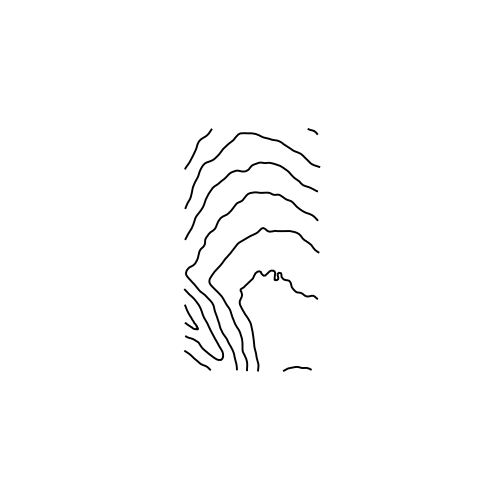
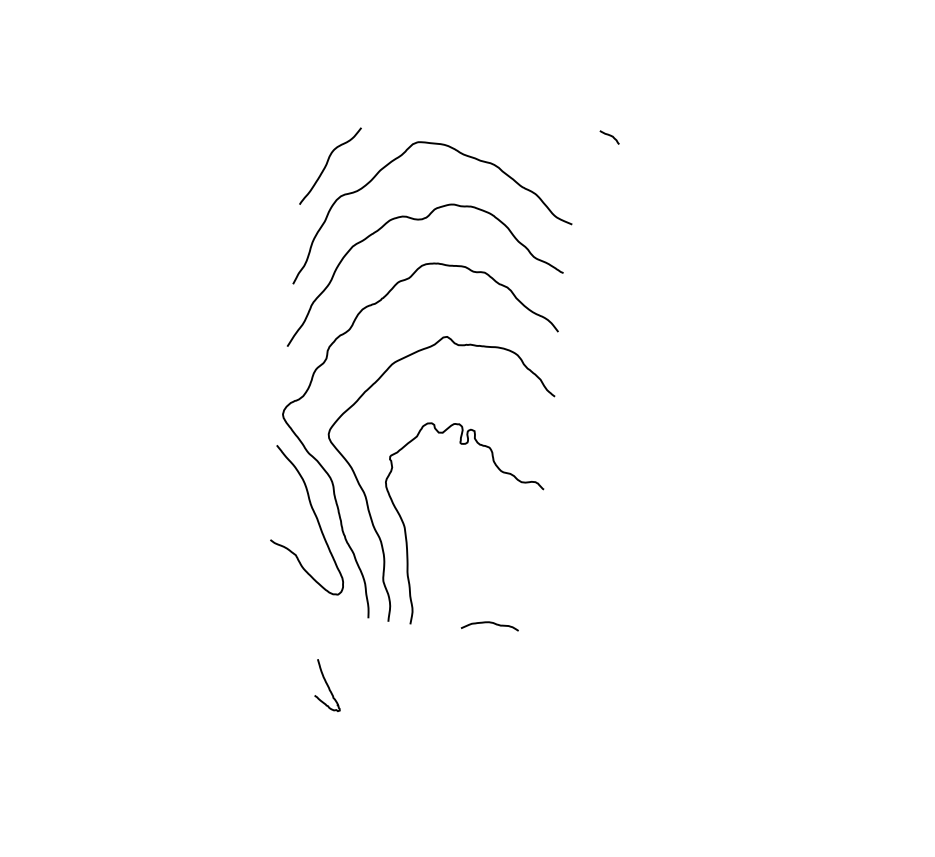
curve: (312, 131) -> (609, 137), moved
curve: (191, 317) -> (328, 686), moved
curve: (197, 360) -> (290, 591), removed

